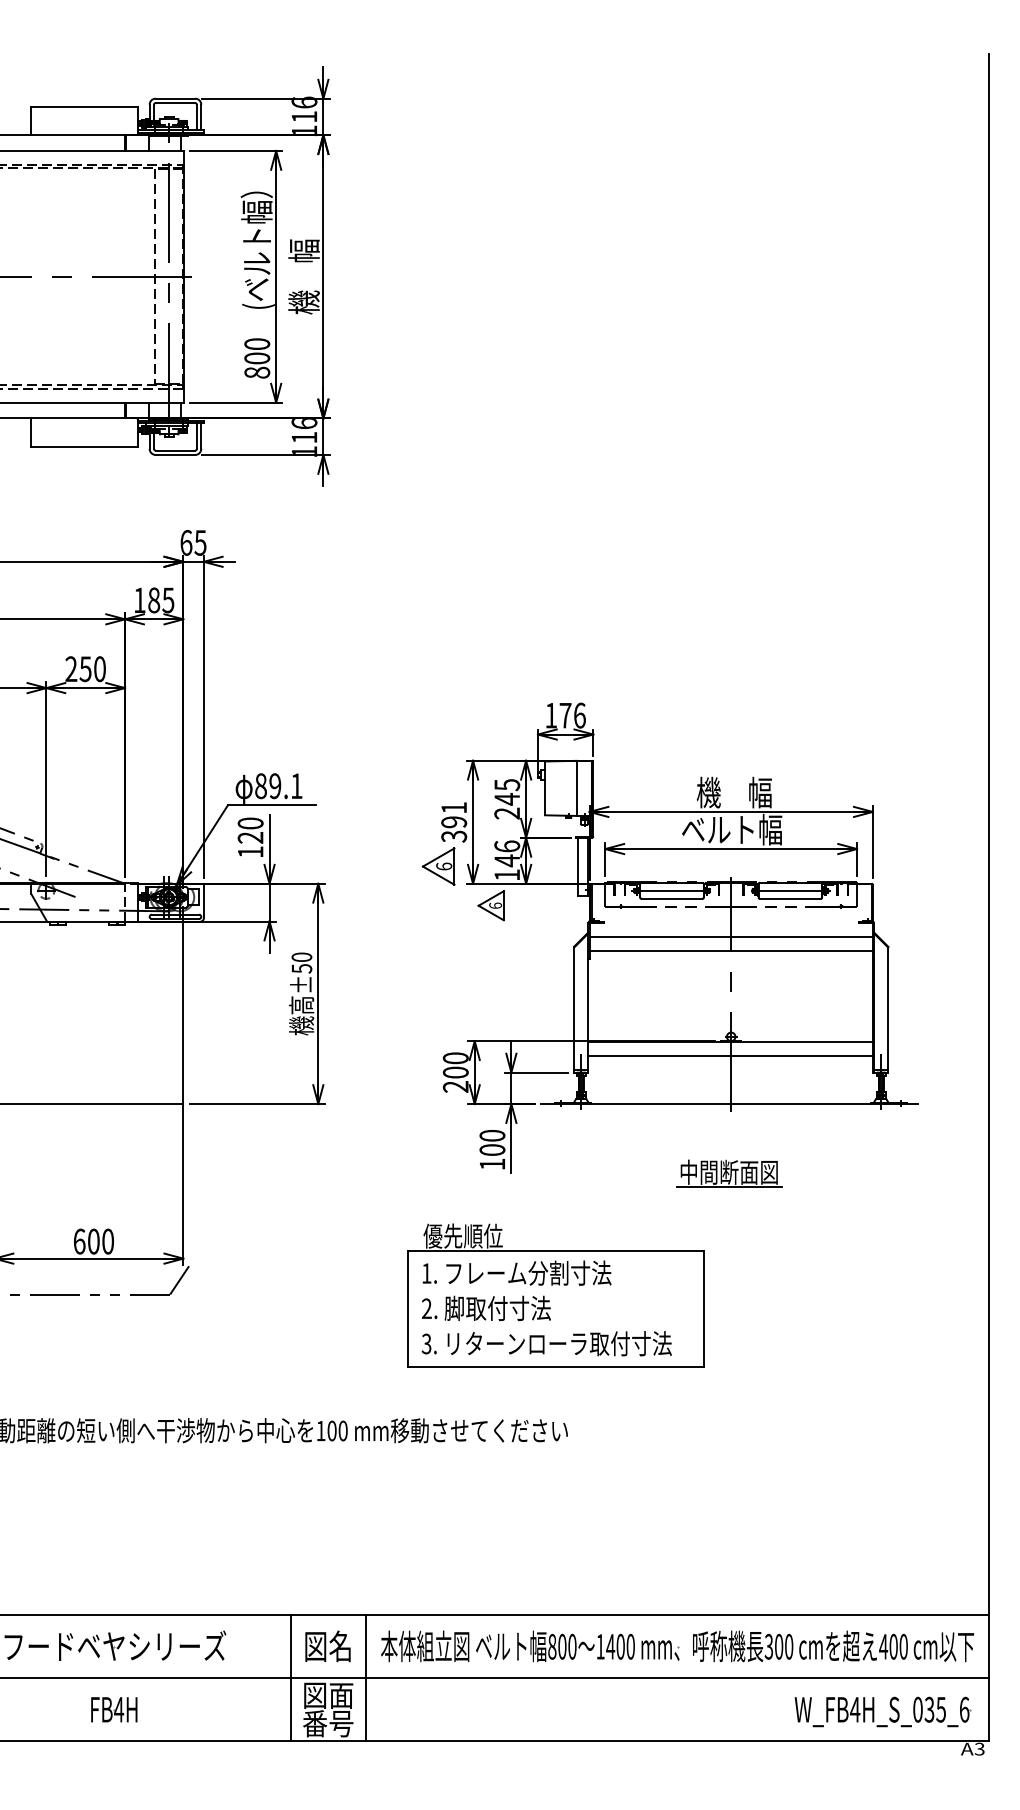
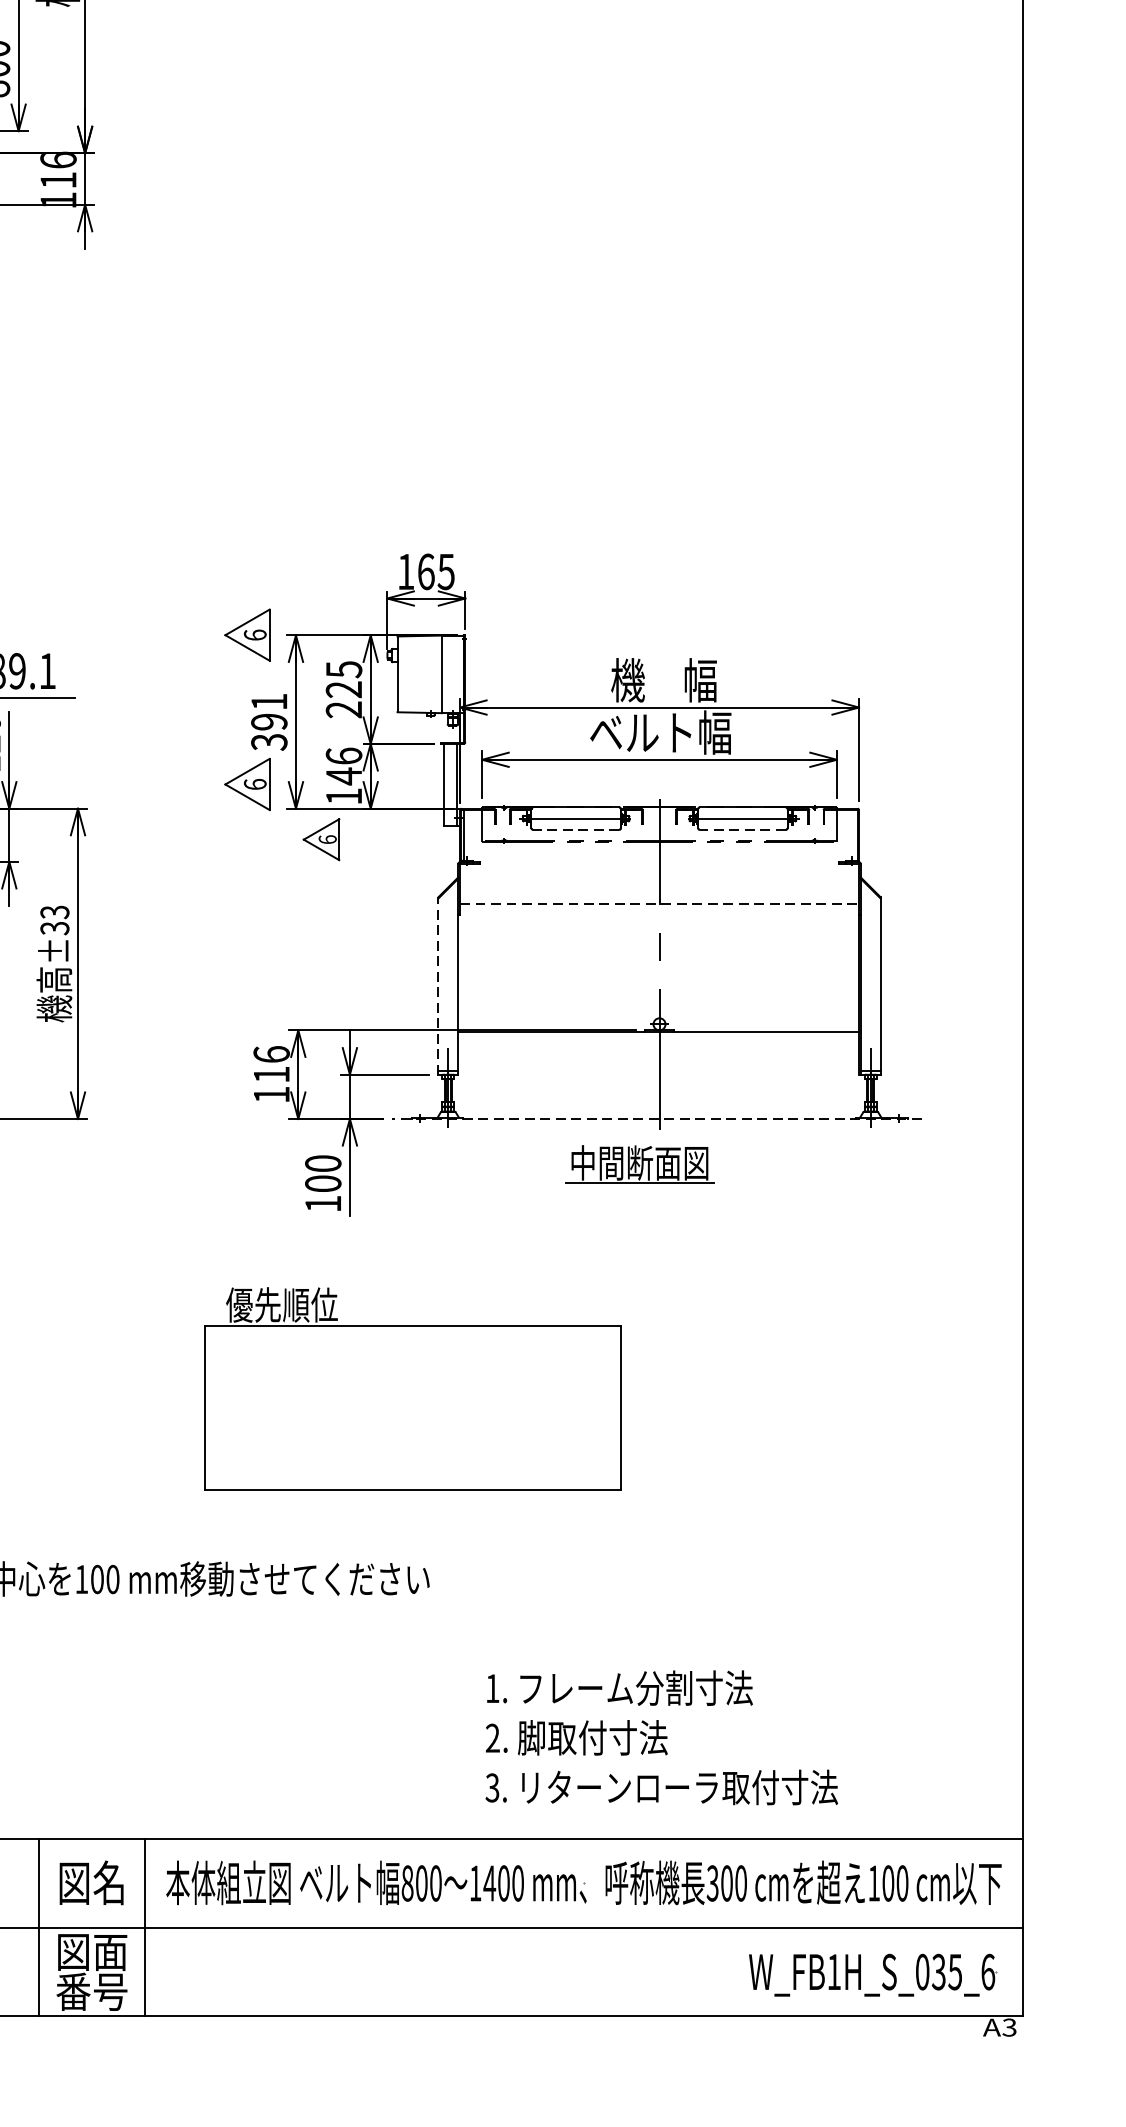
text: (572, 715) -> (436, 571), 176 -> 165
part: (438, 760) -> (247, 635), added
text: (506, 799) -> (343, 690), 245 -> 225
line: (671, 898) -> (575, 829), solid -> dashed
line: (789, 898) -> (741, 829), solid -> dashed
line: (730, 937) -> (658, 884), removed
line: (731, 951) -> (659, 904), solid -> dashed
text: (301, 962) -> (54, 919), ±50 -> ±33
line: (574, 1009) -> (438, 985), solid -> dashed
line: (731, 1056) -> (659, 1051), removed
text: (455, 1072) -> (271, 1074), 200 -> 116
line: (728, 1104) -> (655, 1119), solid -> dashed
part: (729, 1173) -> (640, 1164), moved
text: (546, 1308) -> (661, 1737), moved
text: (883, 1646) -> (874, 1883), 400 -> 100
text: (855, 1709) -> (834, 1971), W_FB4H_S_035_6 -> W_FB1H_S_035_6

